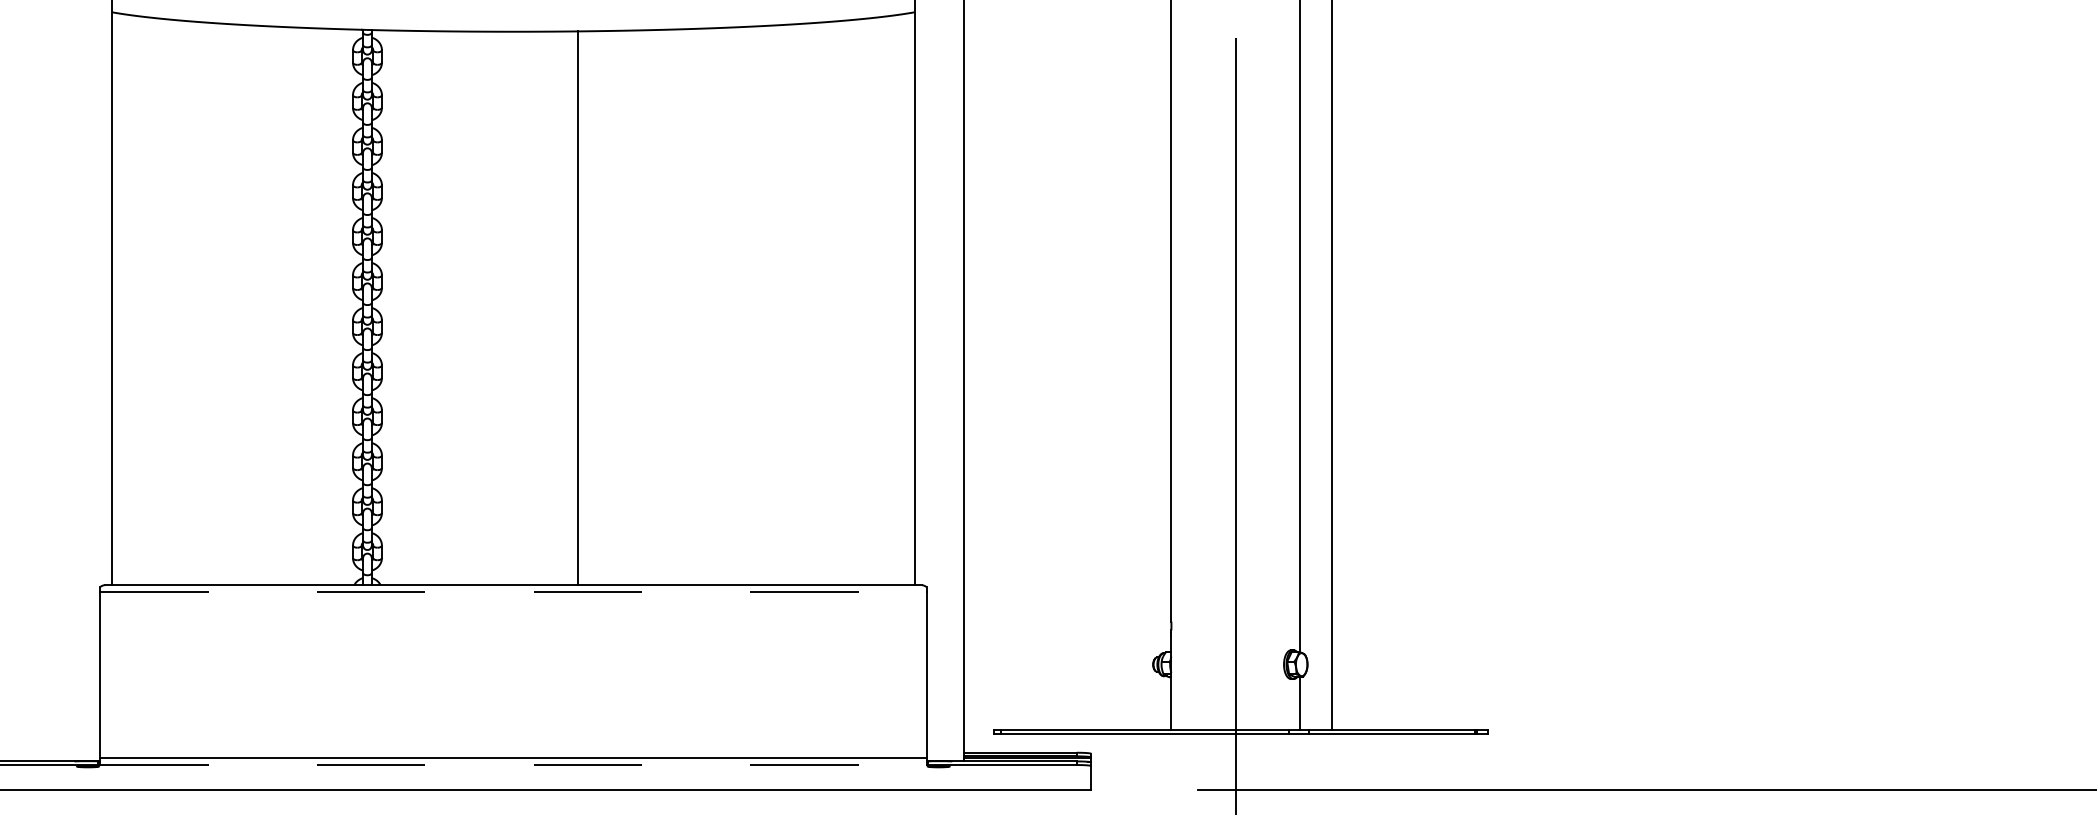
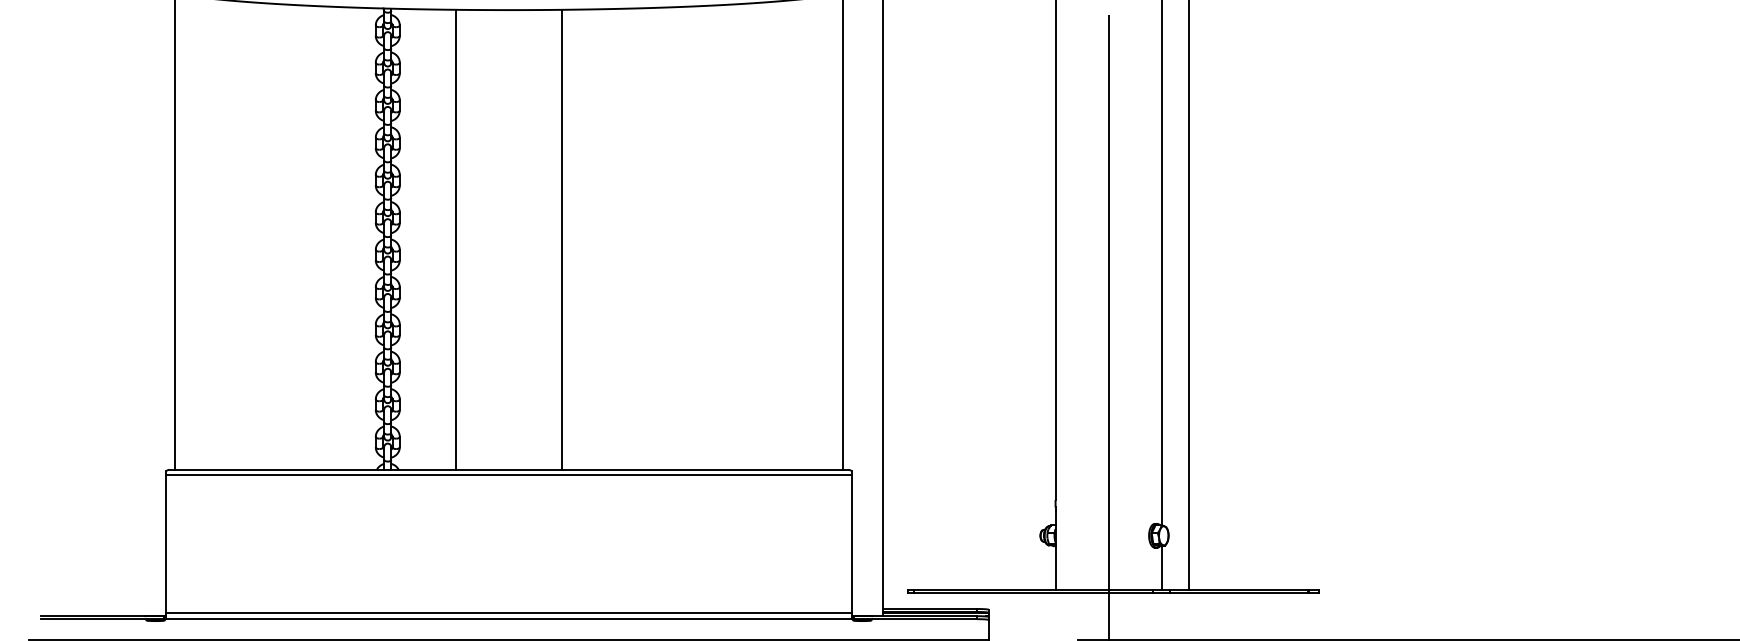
line: (449, 308) -> (455, 239), added
line: (513, 591) -> (509, 475), dashed -> solid
line: (513, 765) -> (509, 619), dashed -> solid

